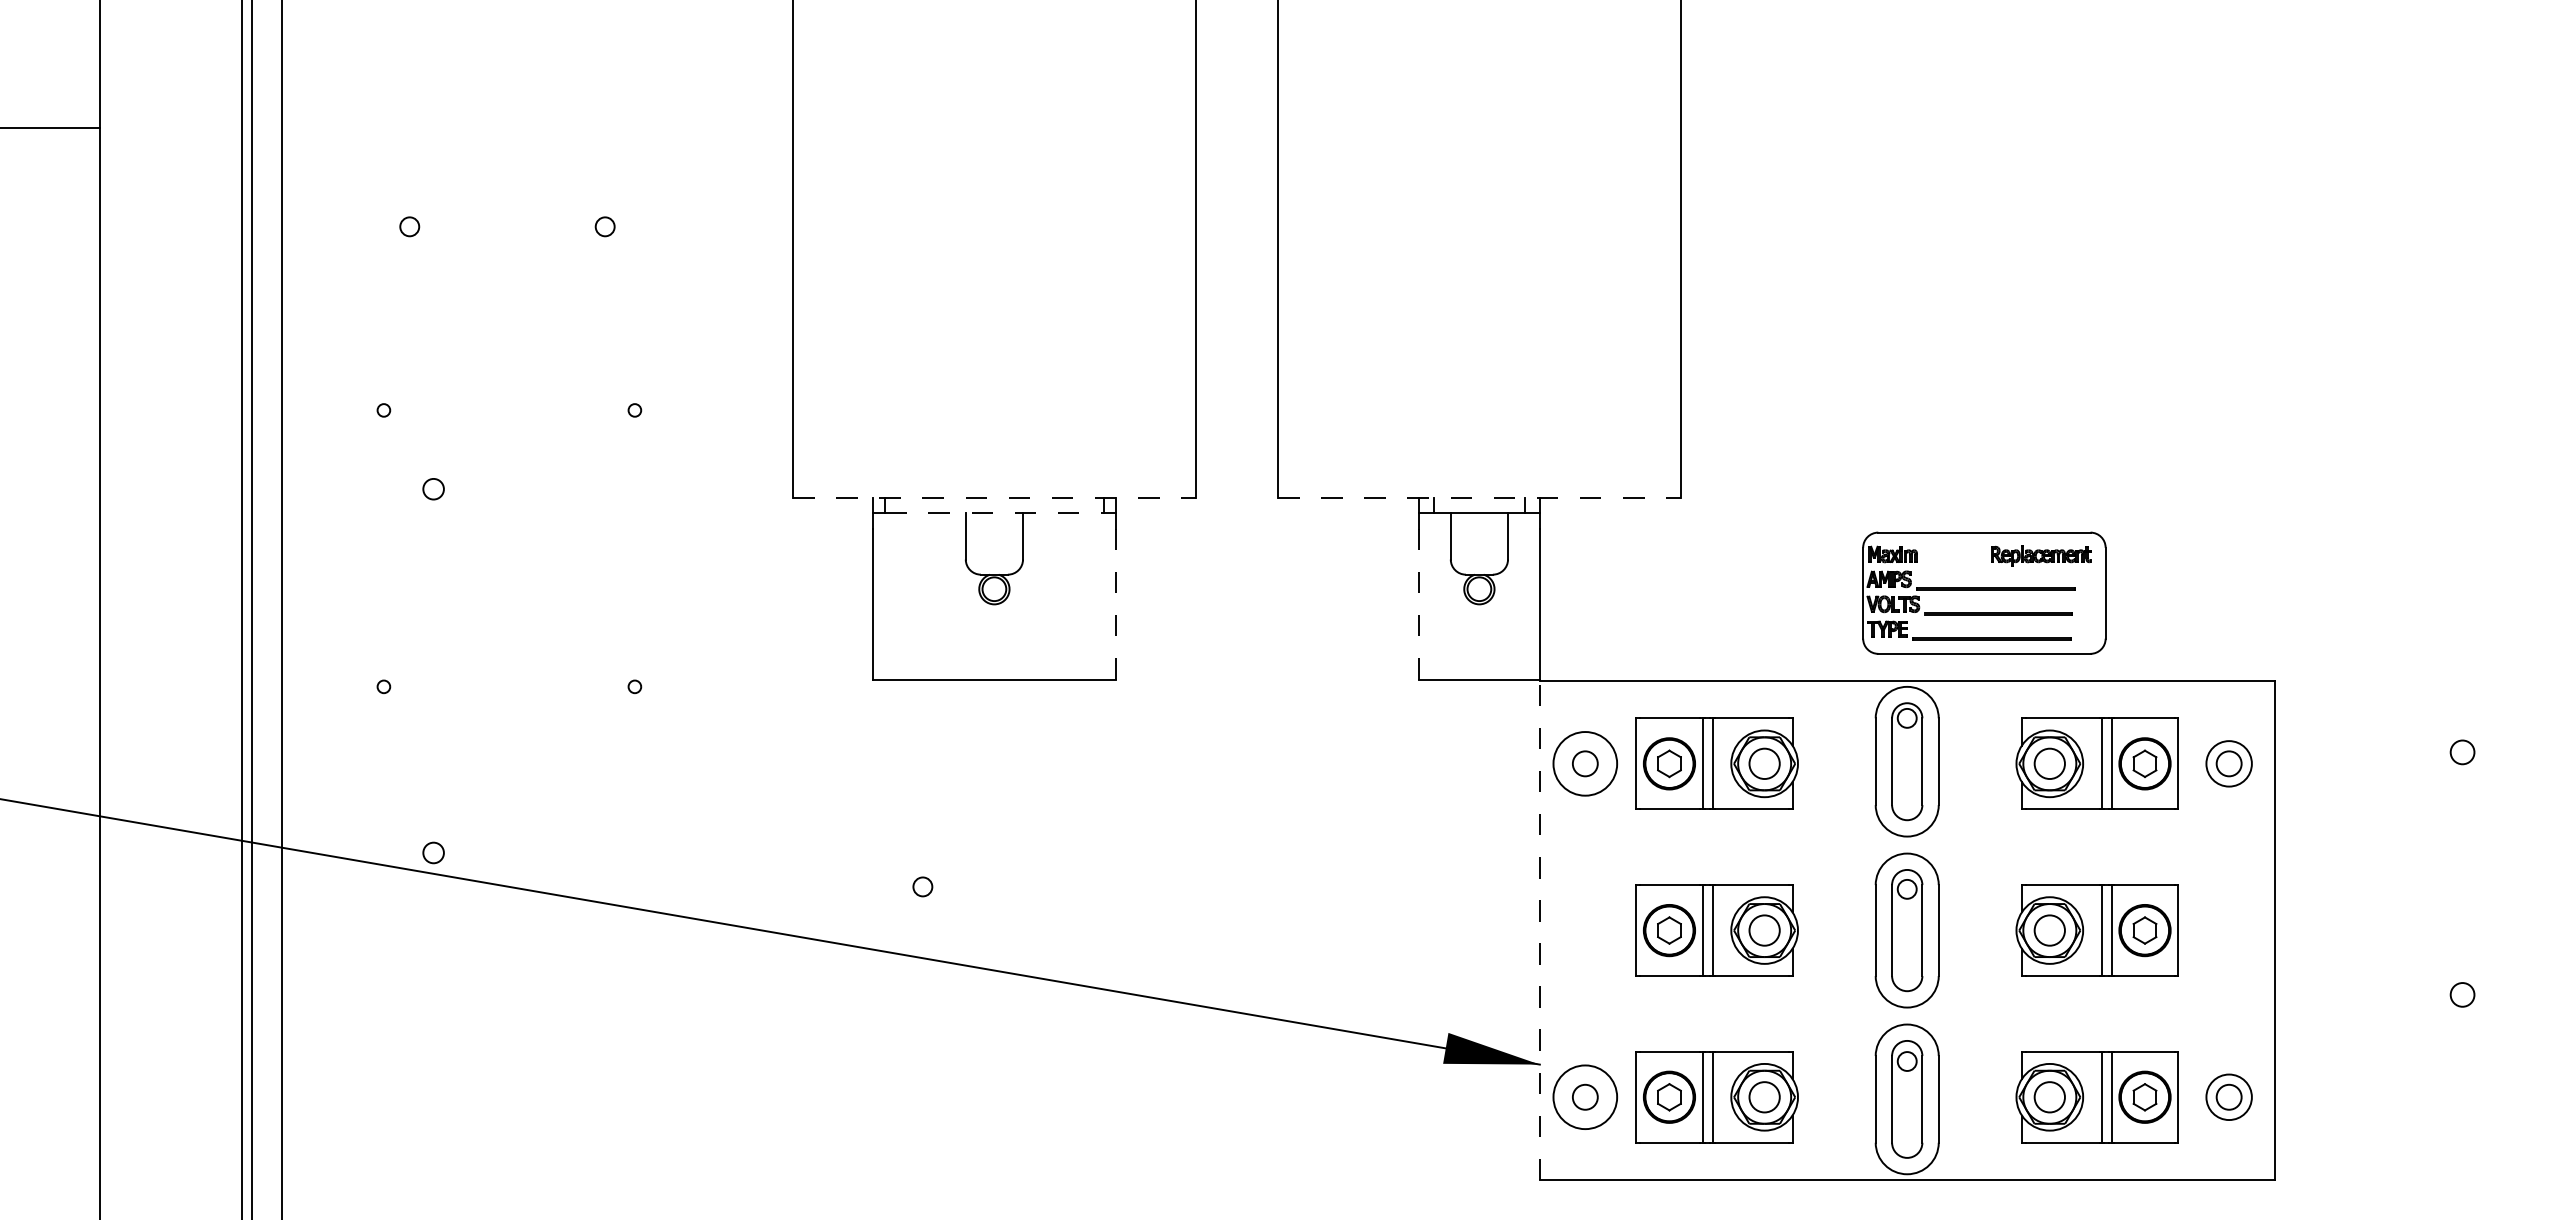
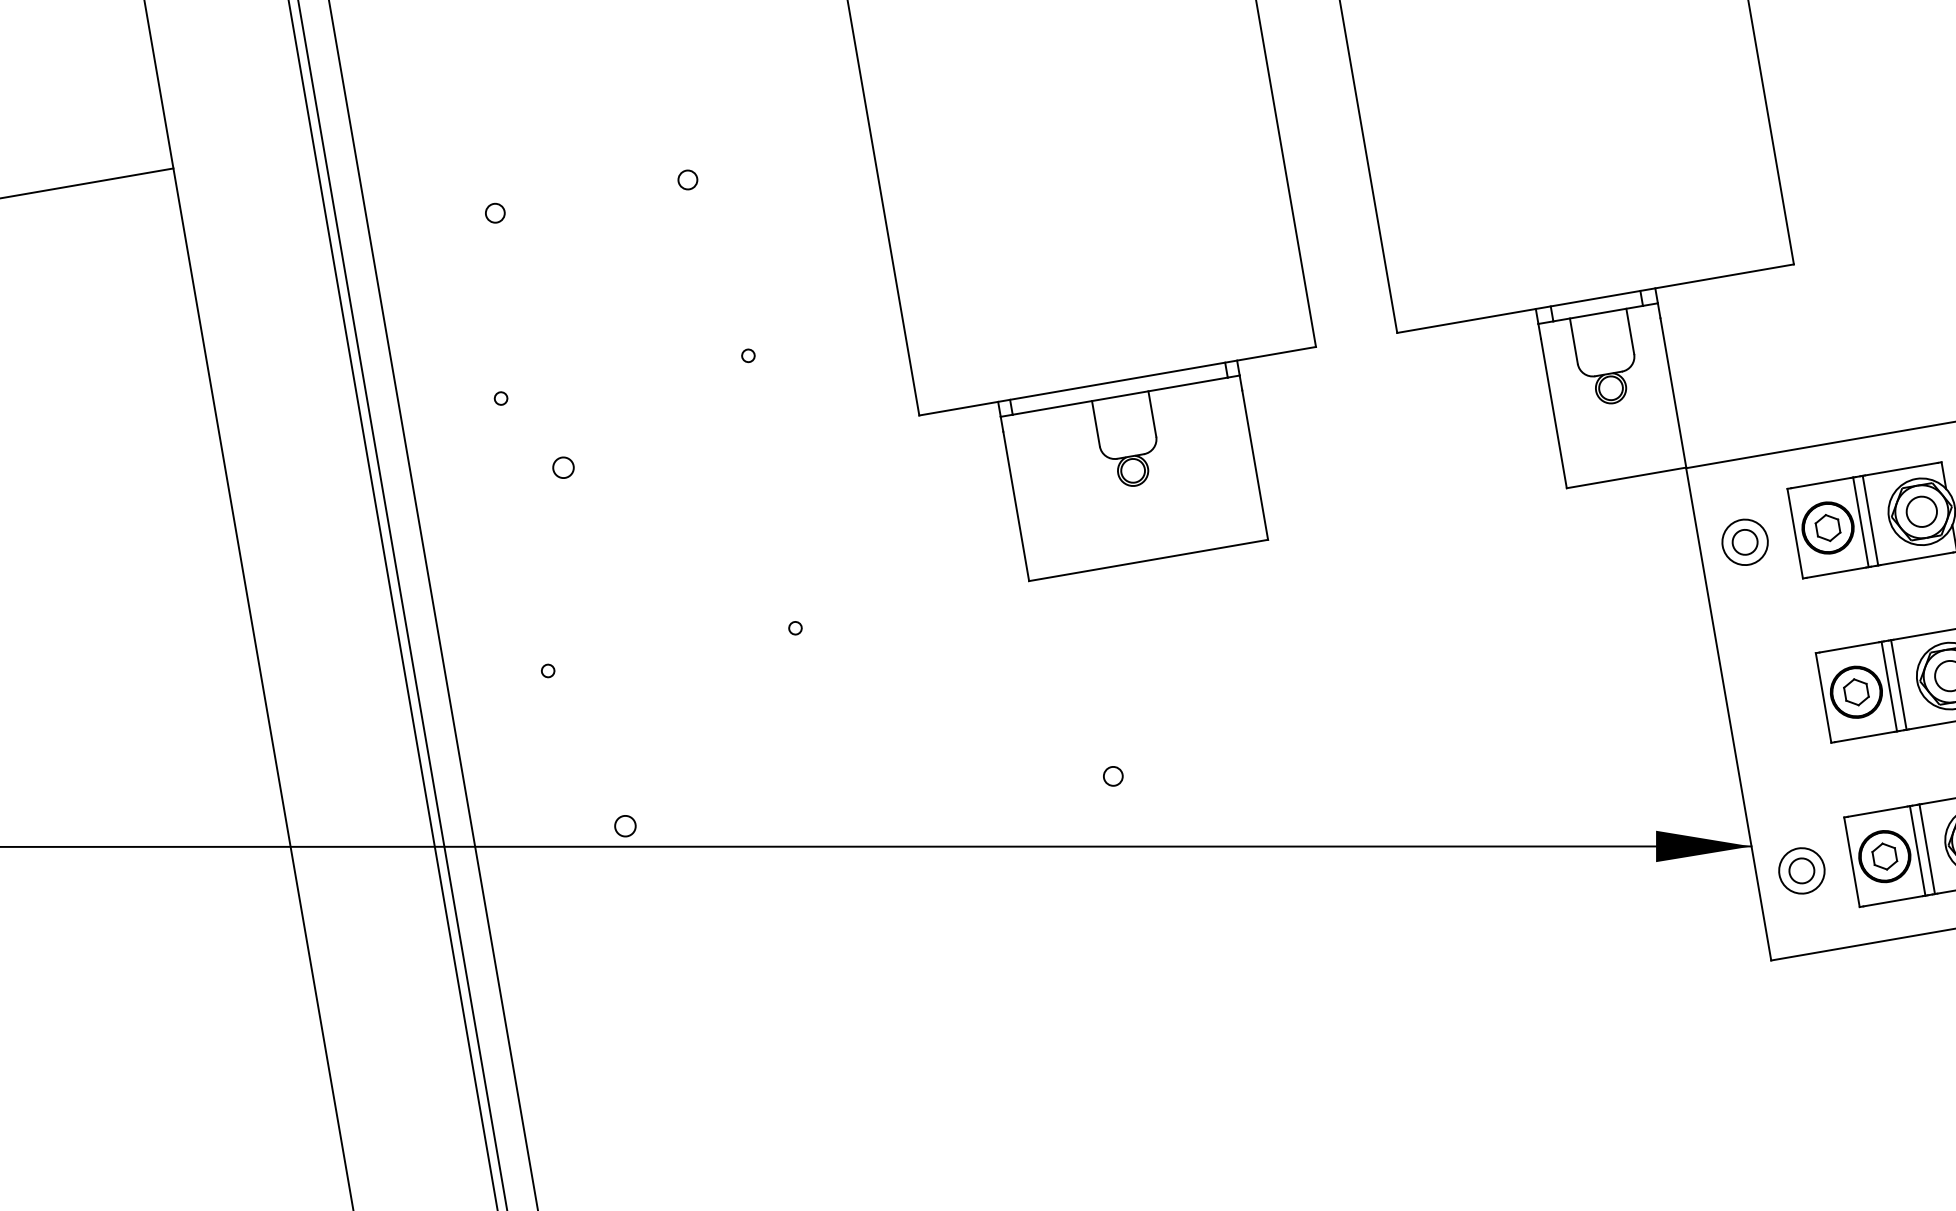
line: (994, 498) -> (1117, 381), dashed -> solid
line: (1479, 498) -> (1595, 298), dashed -> solid
line: (994, 513) -> (1120, 396), dashed -> solid
line: (1115, 604) -> (1255, 465), dashed -> solid
line: (1418, 604) -> (1553, 413), dashed -> solid
circle: (1585, 763) -> (1745, 541), size x0.71
line: (1539, 930) -> (1728, 714), dashed -> solid
circle: (1585, 1097) -> (1802, 871), size x0.71

